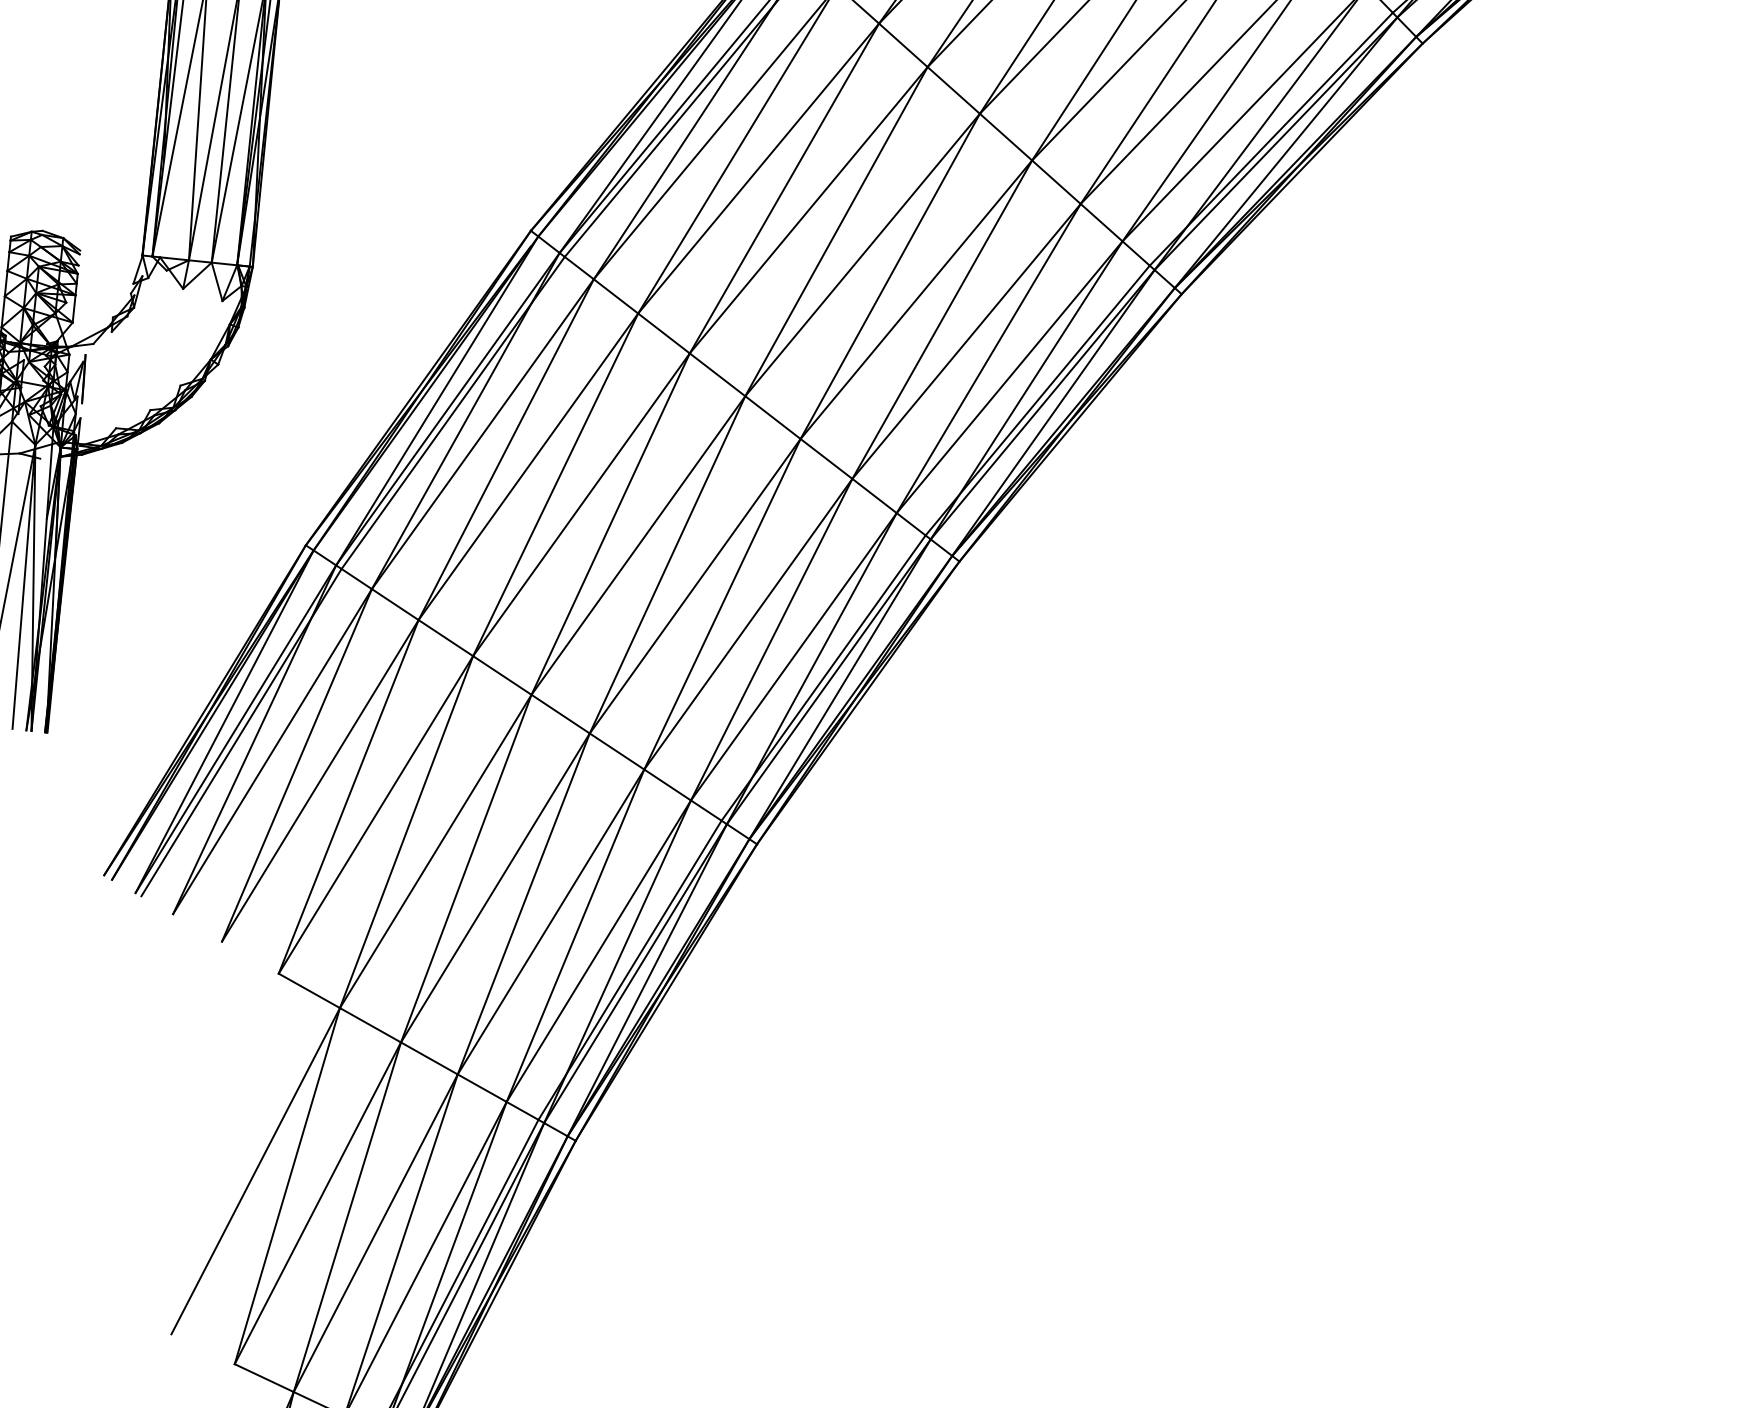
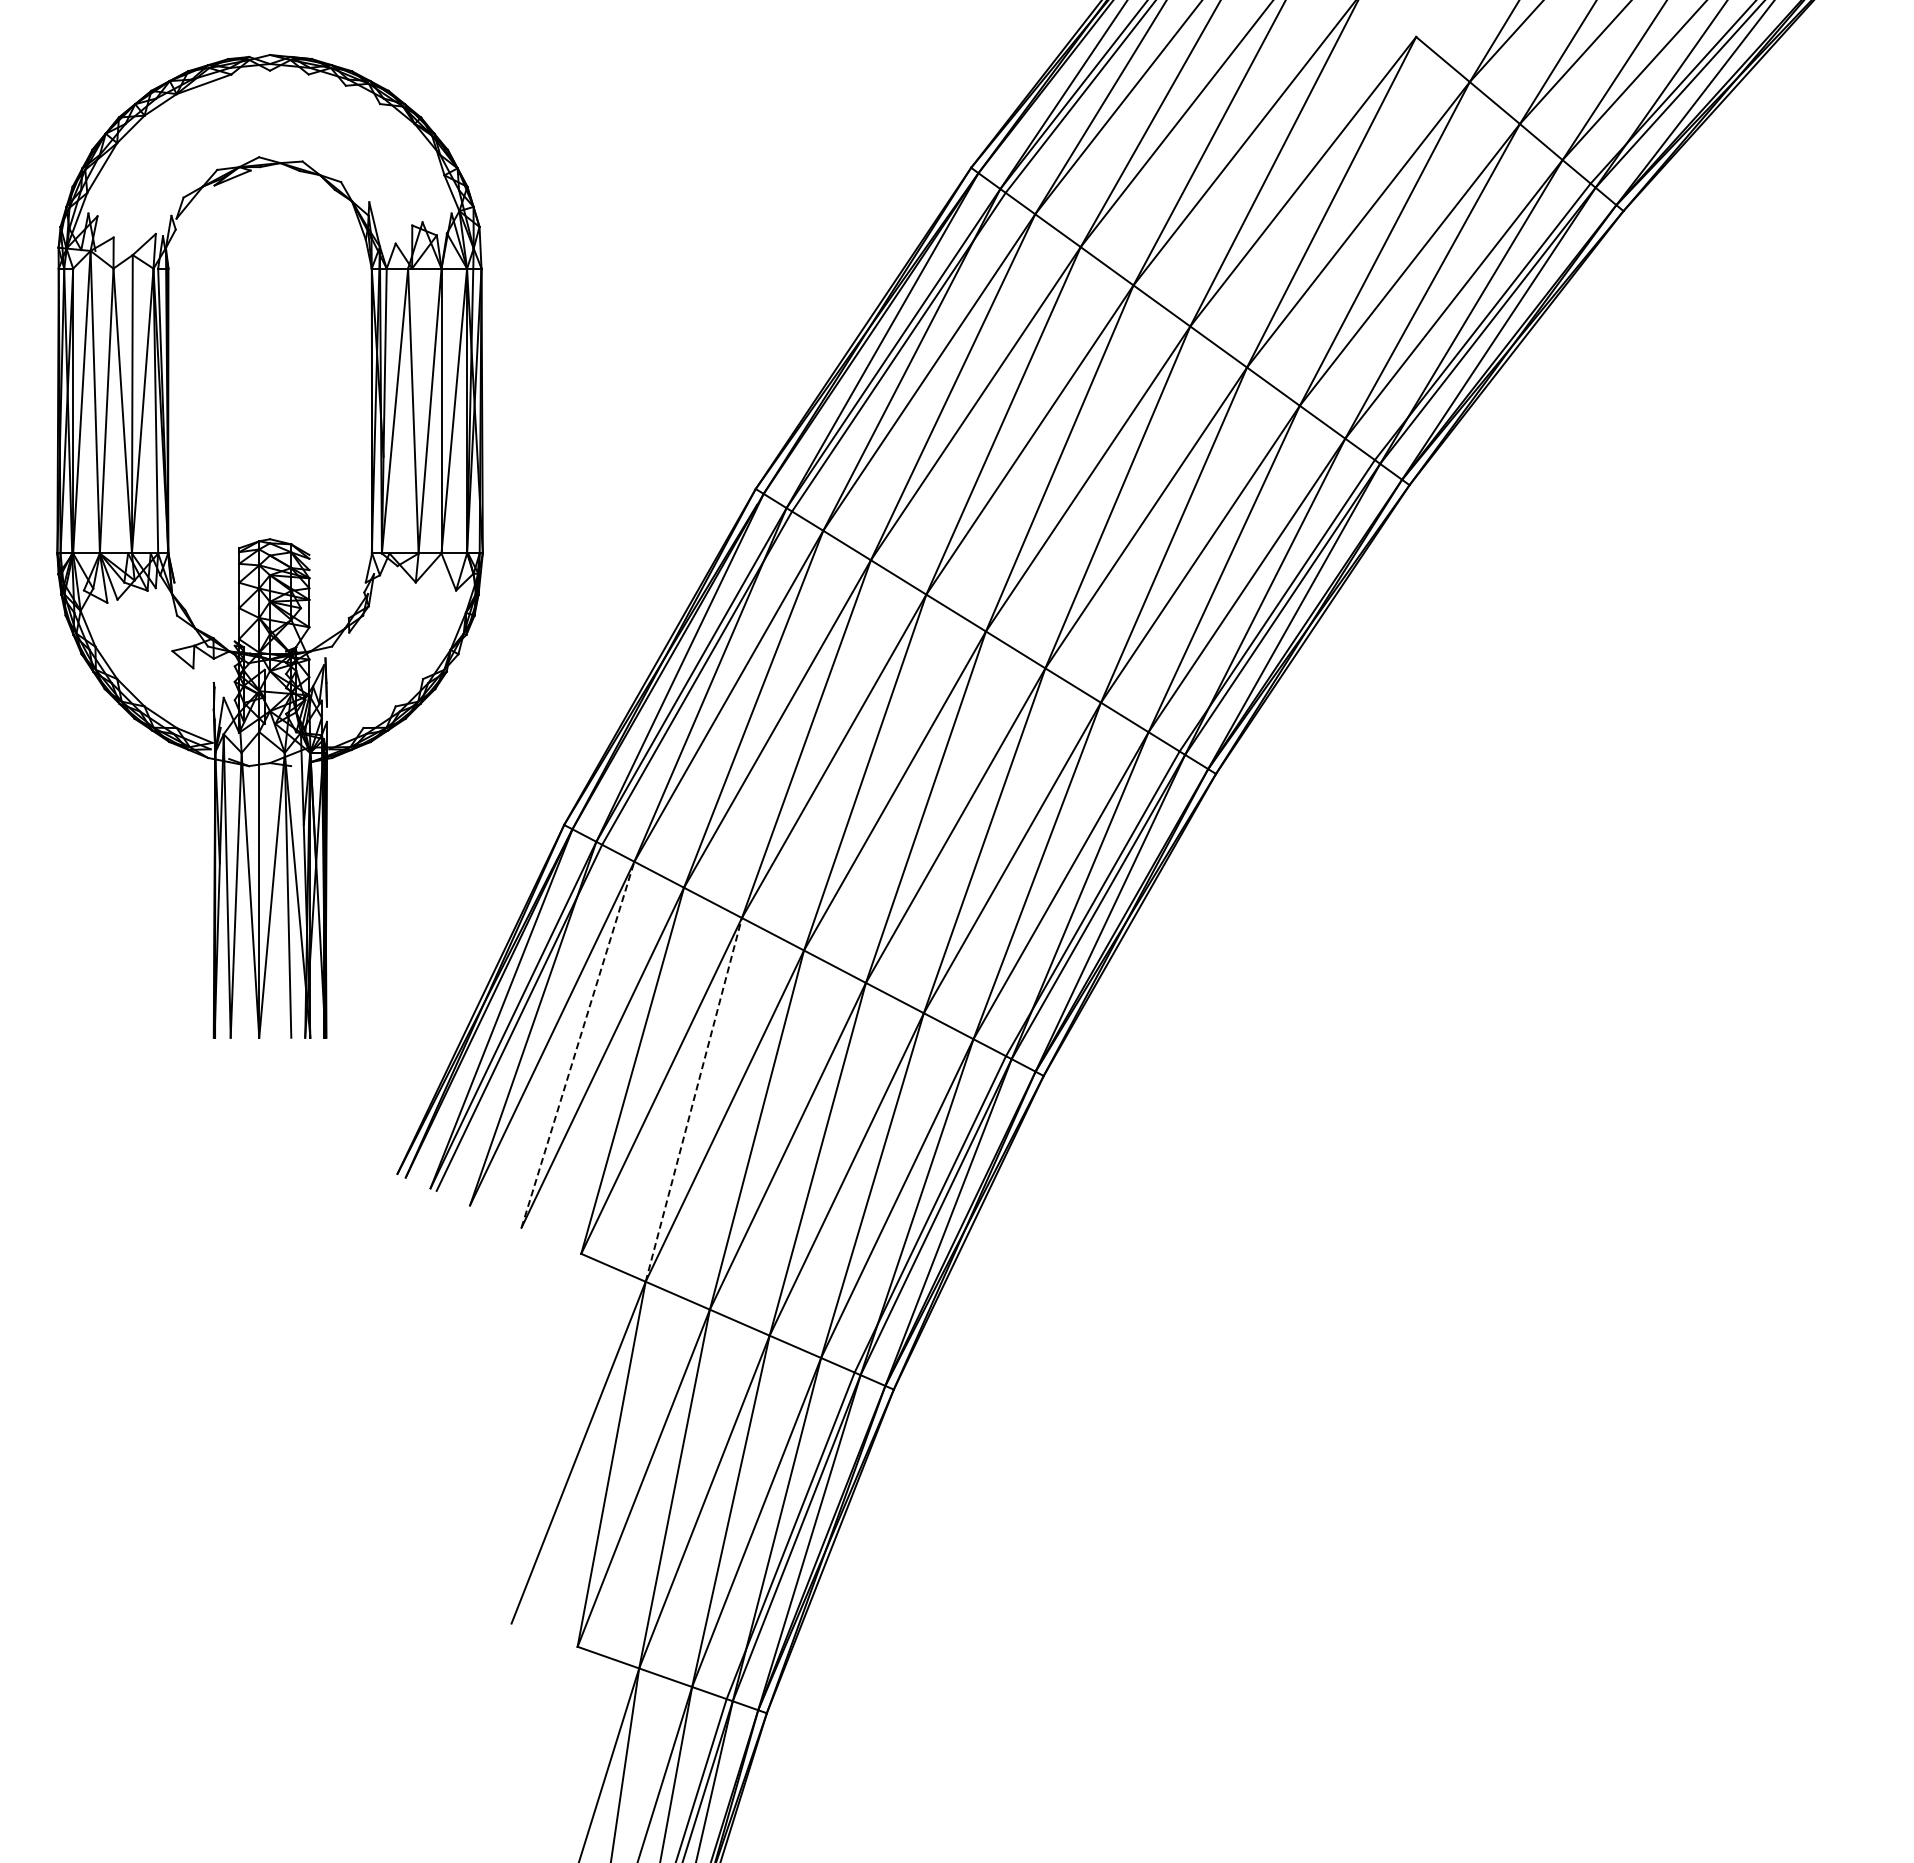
line: (296, 765) -> (577, 1044), solid -> dashed
line: (406, 831) -> (693, 1099), solid -> dashed

